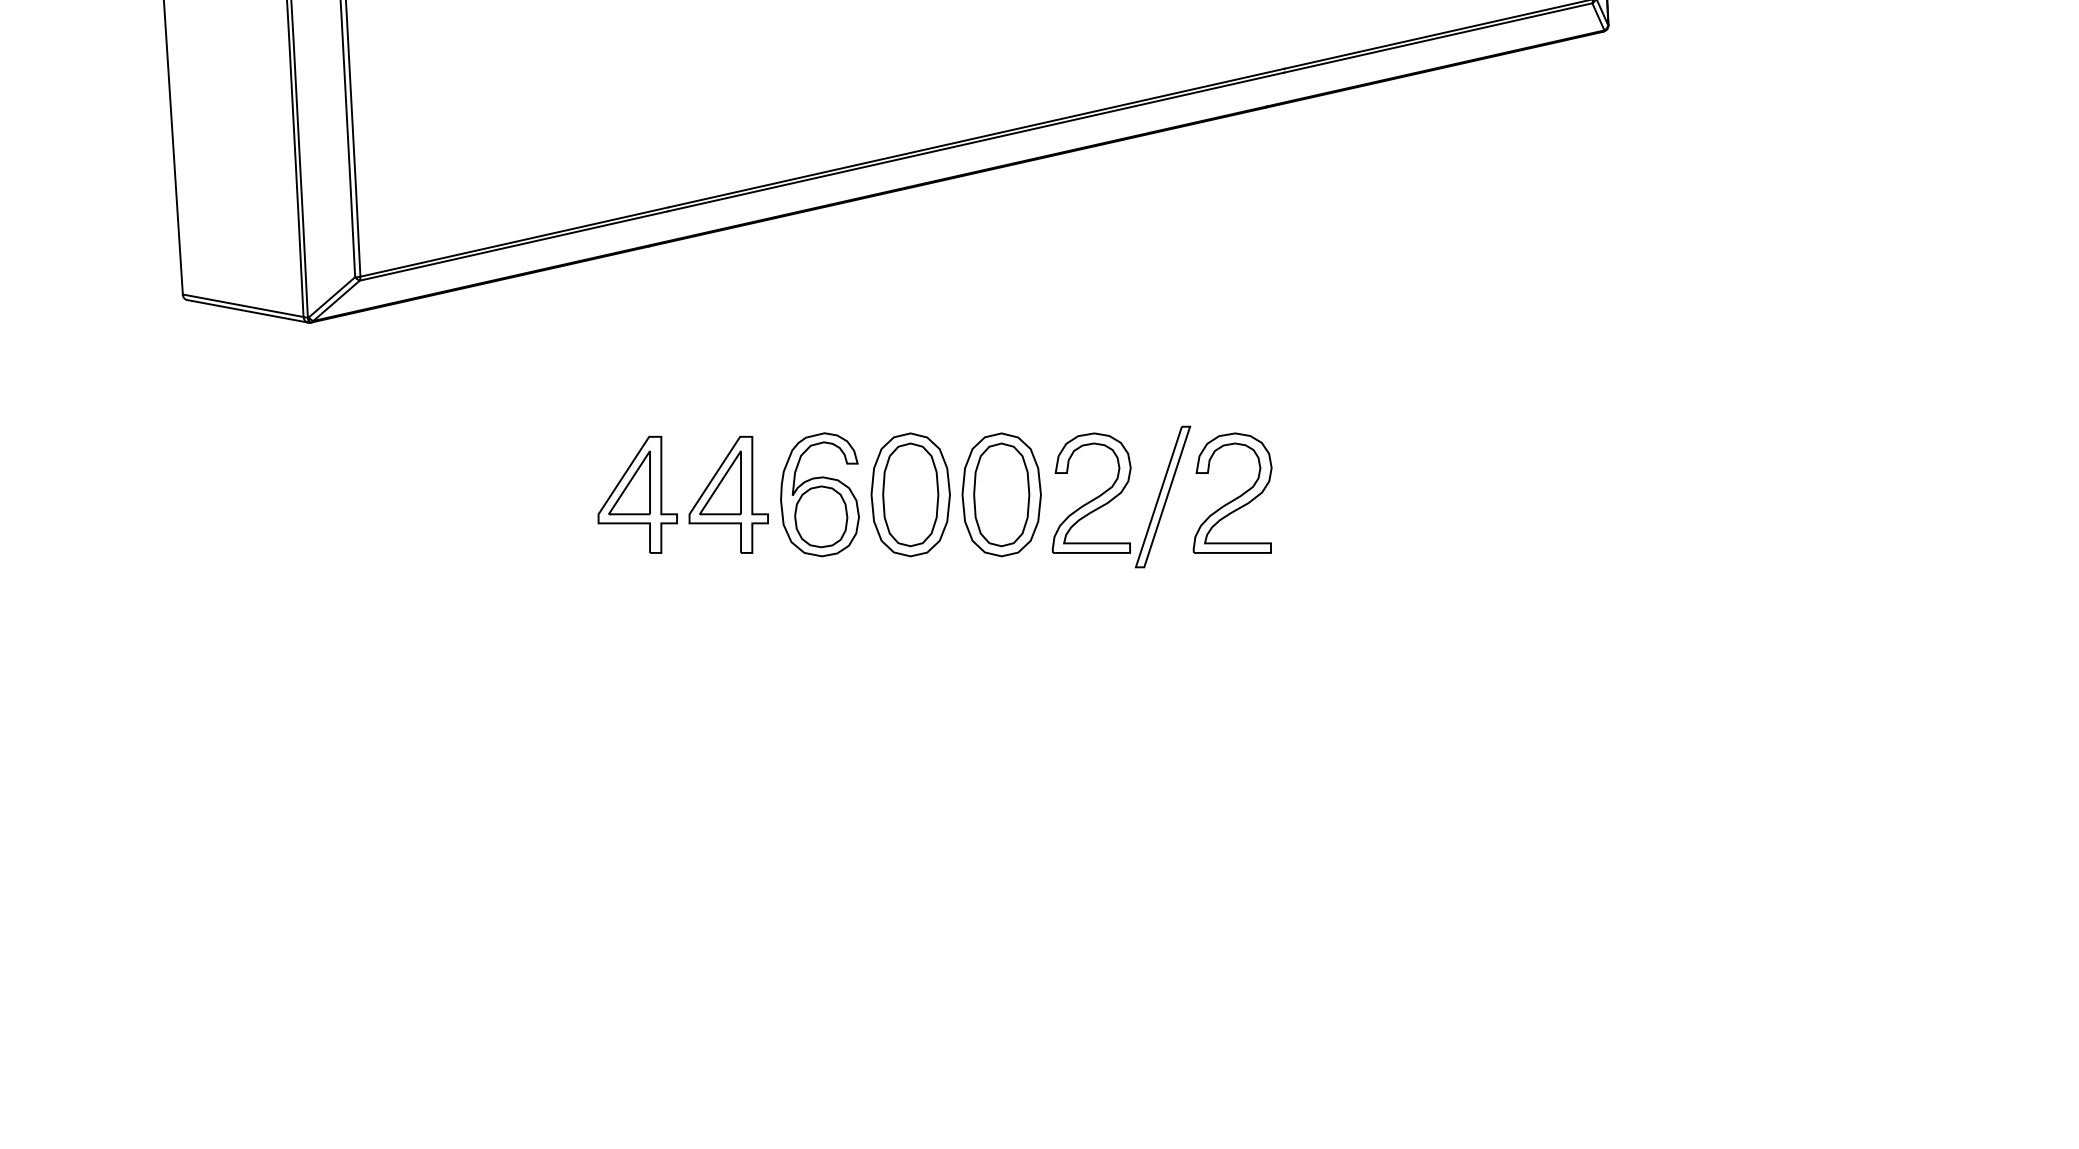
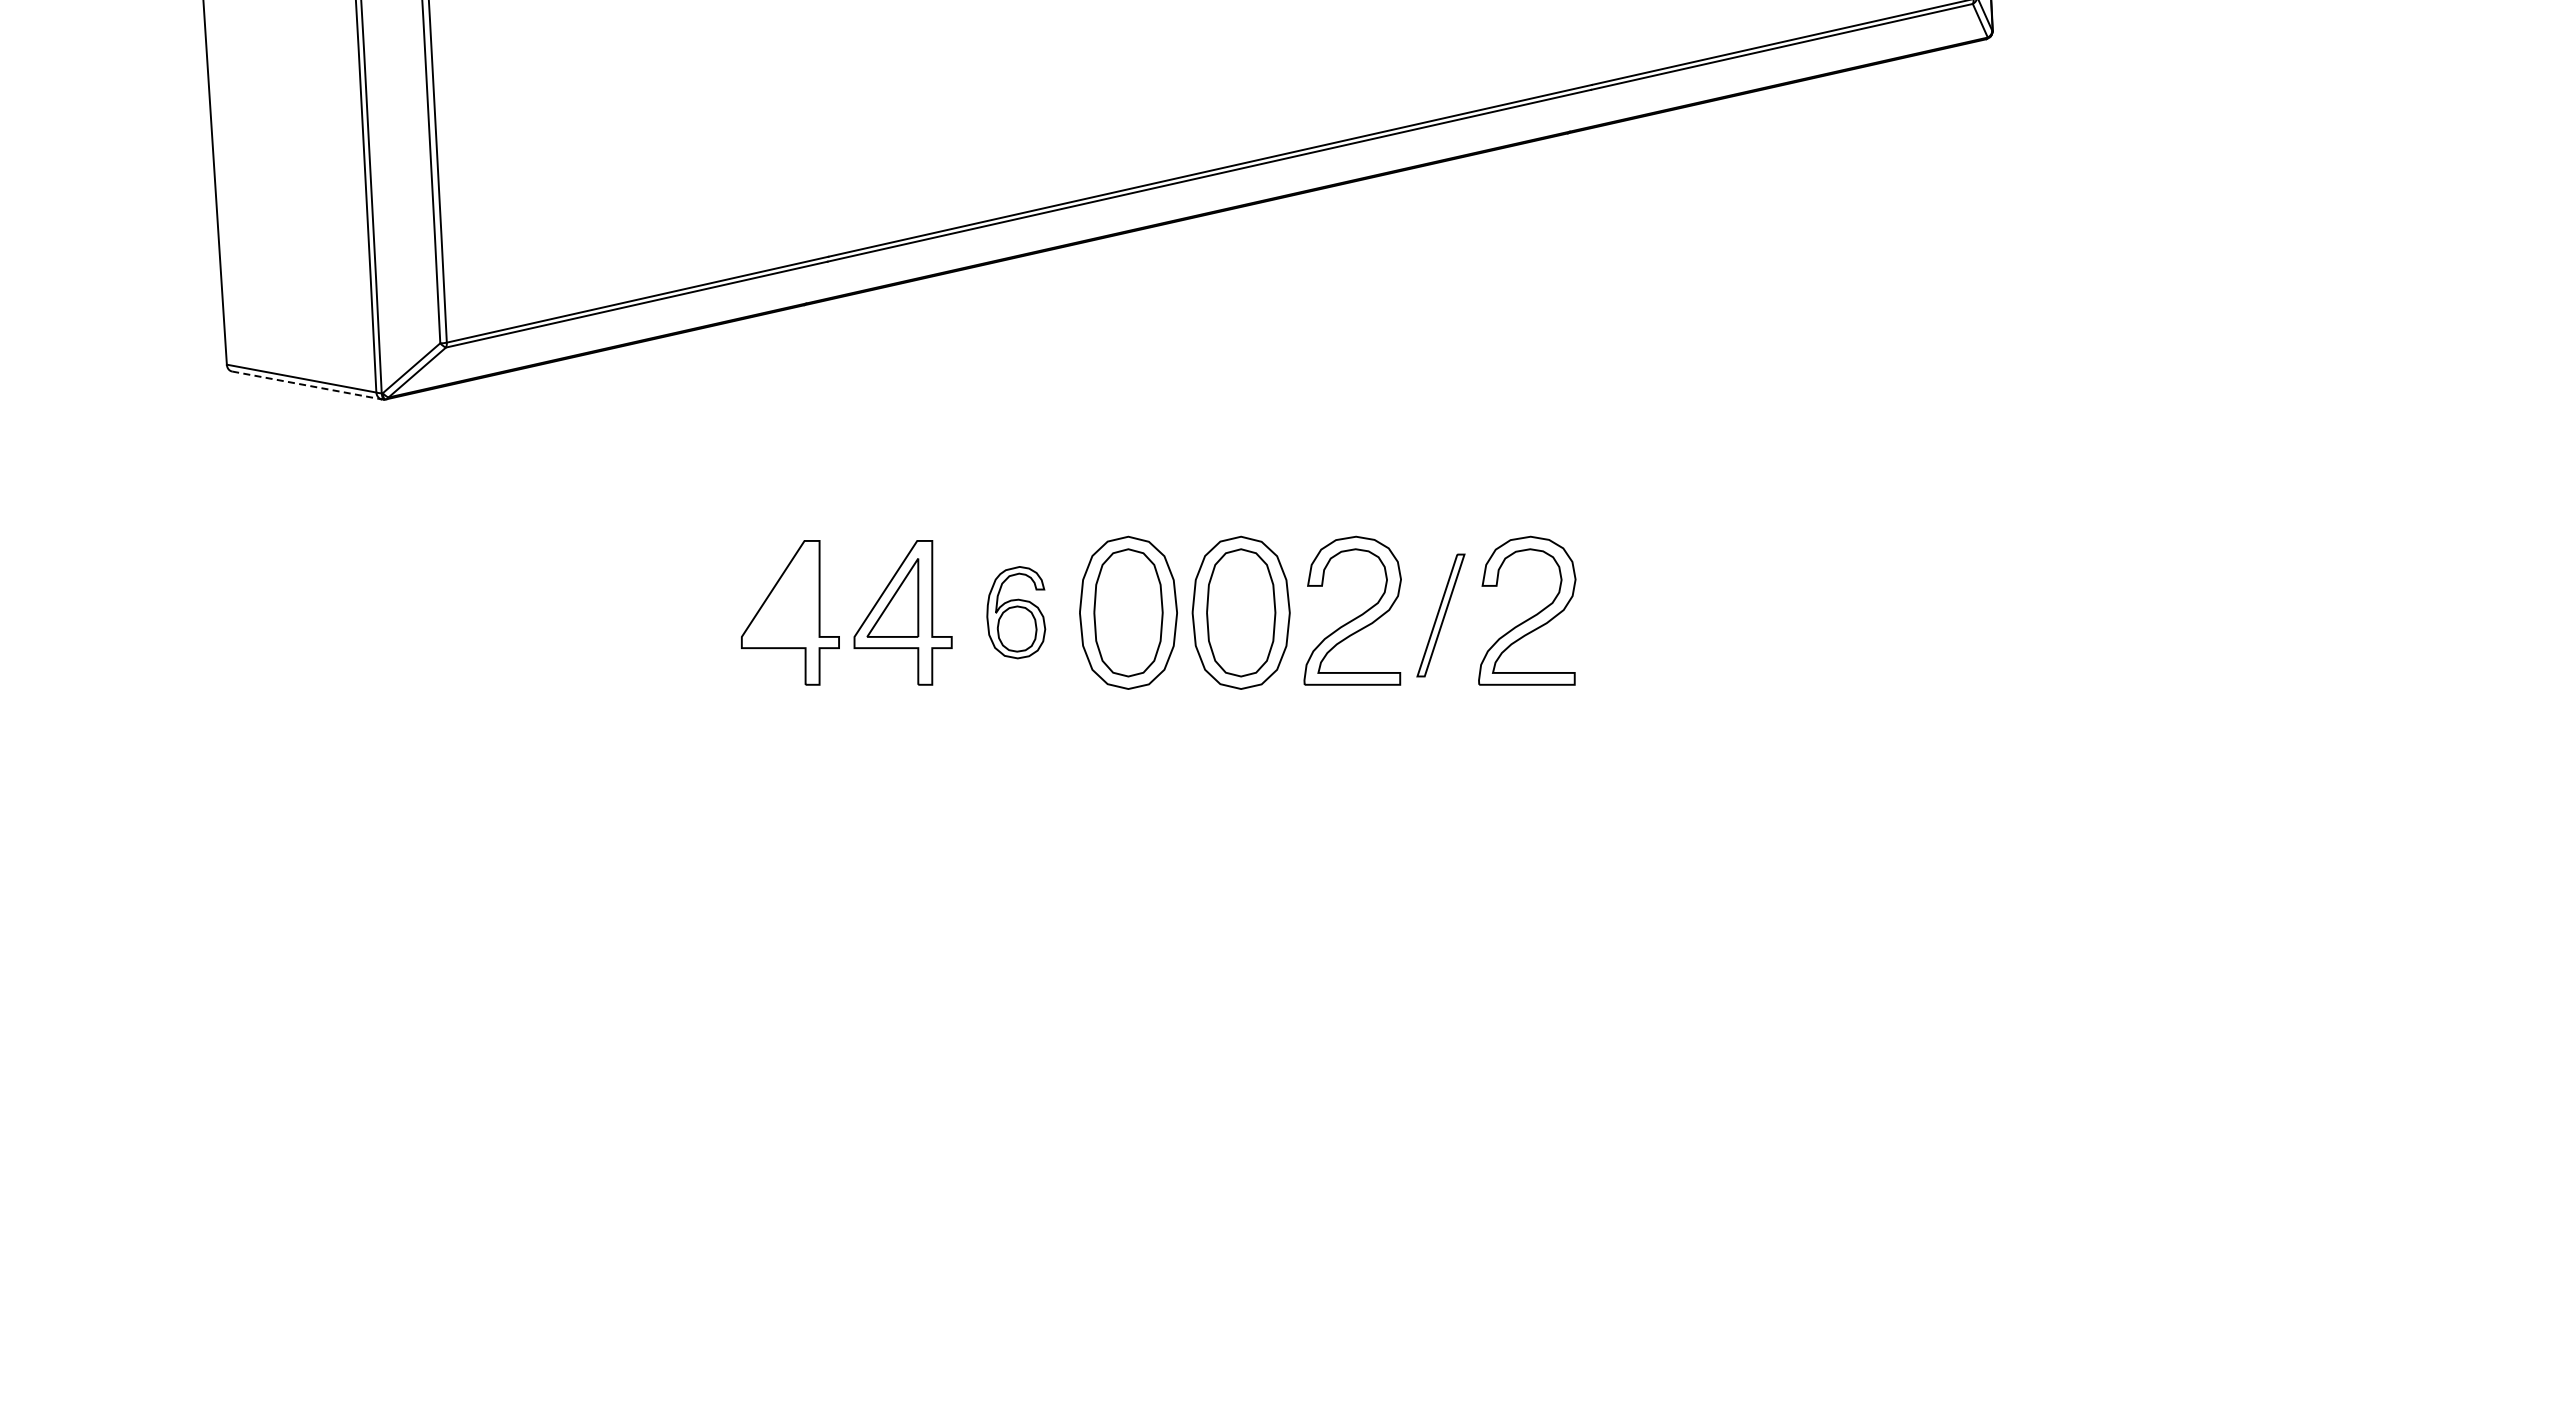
line: (247, 311) -> (307, 385), solid -> dashed
part: (629, 482) -> (780, 597), removed
part: (820, 494) -> (1016, 612), size x0.6
part: (1162, 496) -> (1440, 615), size x0.7

